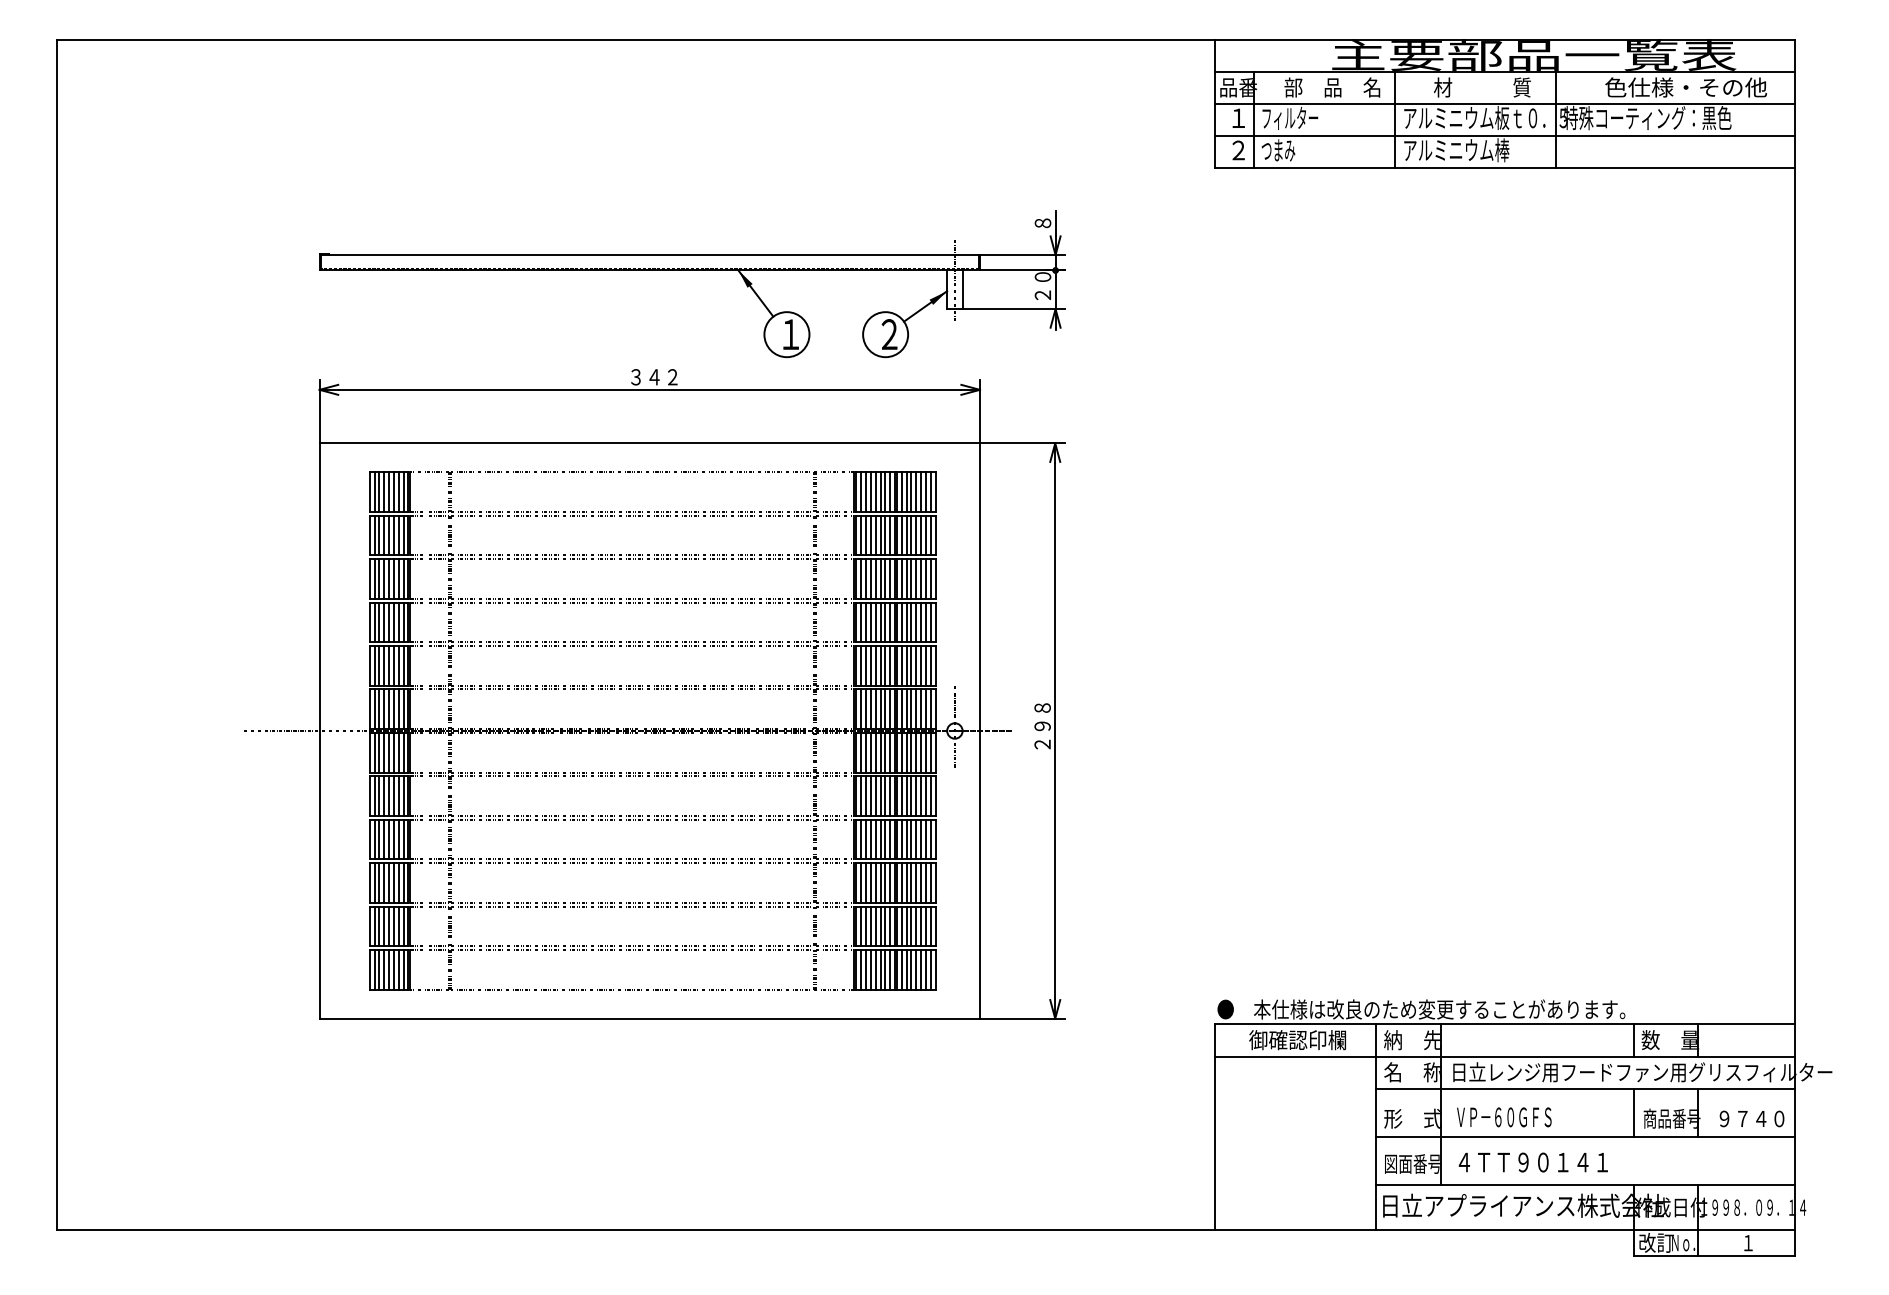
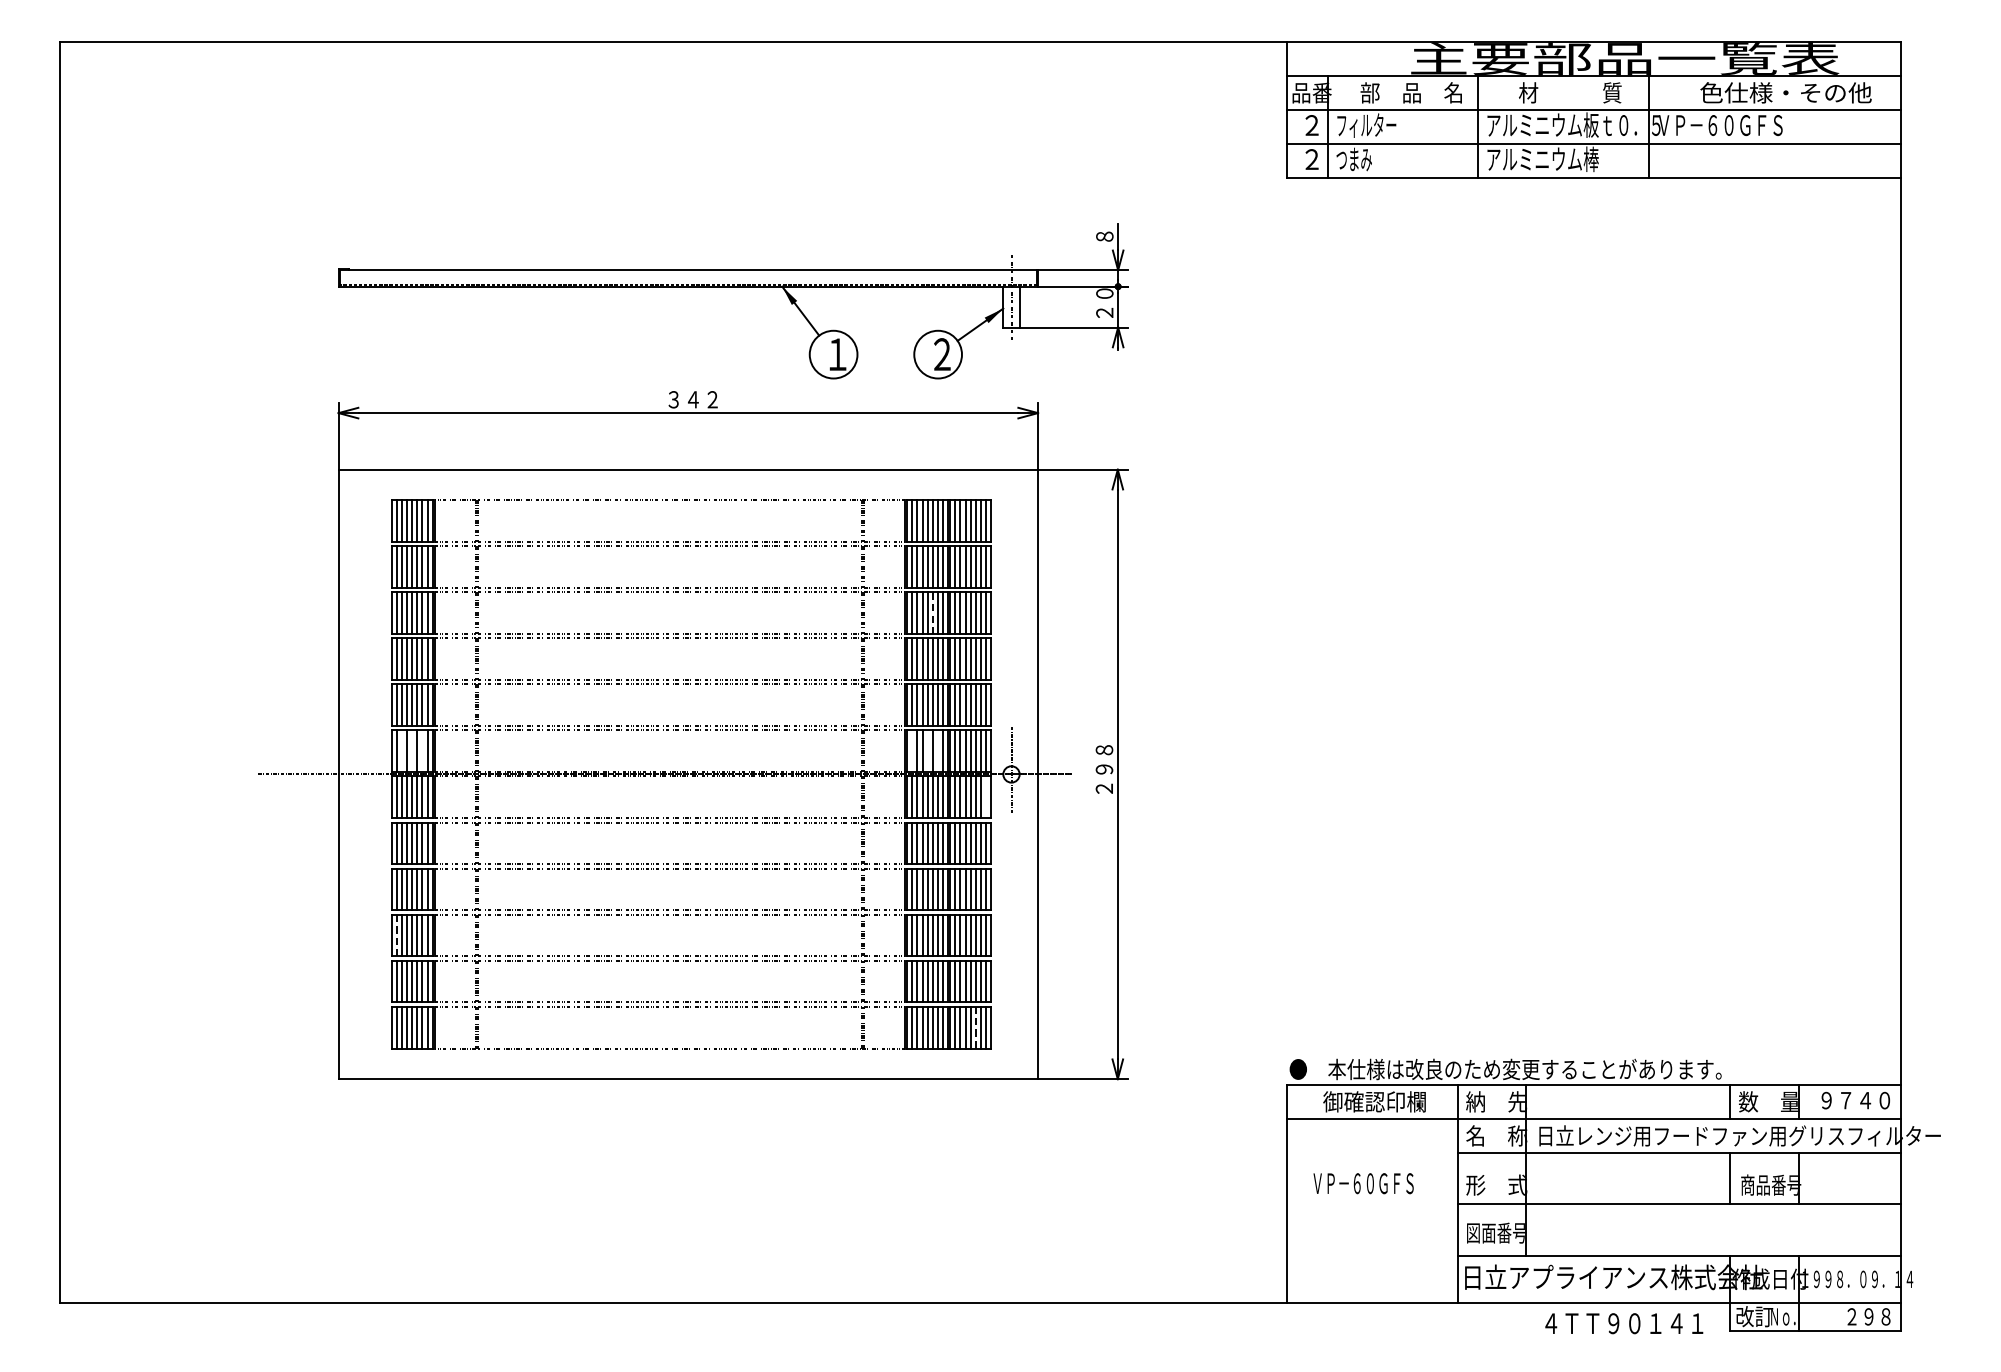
text: (1237, 116) -> (1310, 123), １ -> ２
text: (1647, 117) -> (1745, 124), 特殊コーティング：黒色 -> ＶＰ－６０ＧＦＳ
line: (880, 578) -> (932, 612), solid -> dashed
line: (379, 709) -> (402, 751), removed
line: (389, 709) -> (412, 751), removed
line: (398, 709) -> (422, 751), removed
line: (861, 709) -> (912, 751), removed
line: (875, 709) -> (927, 751), removed
line: (885, 709) -> (938, 751), removed
line: (930, 752) -> (985, 797), removed
line: (374, 883) -> (396, 935), solid -> dashed
line: (921, 969) -> (976, 1027), solid -> dashed
text: (1504, 1117) -> (1363, 1183), moved
text: (1751, 1118) -> (1855, 1100), moved
text: (1532, 1162) -> (1623, 1323), moved
text: (1764, 1242) -> (1869, 1316), １ -> ２９８

